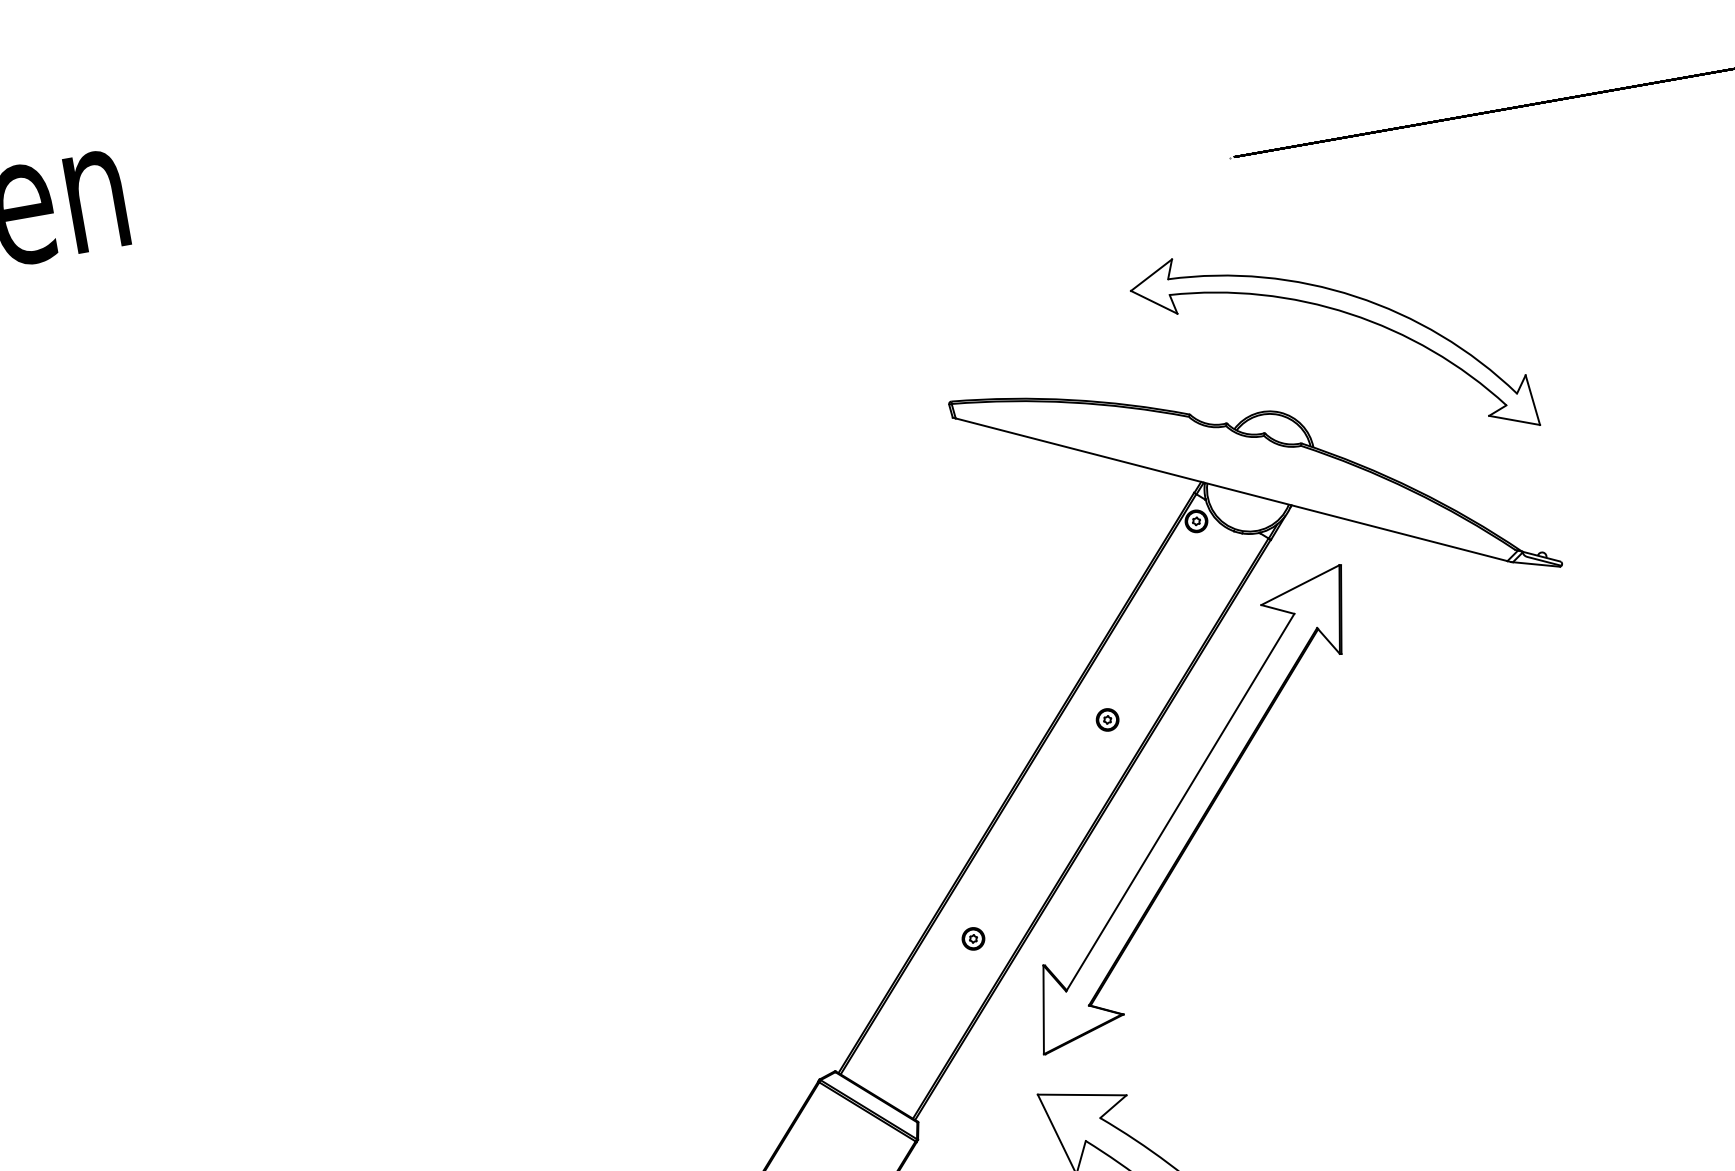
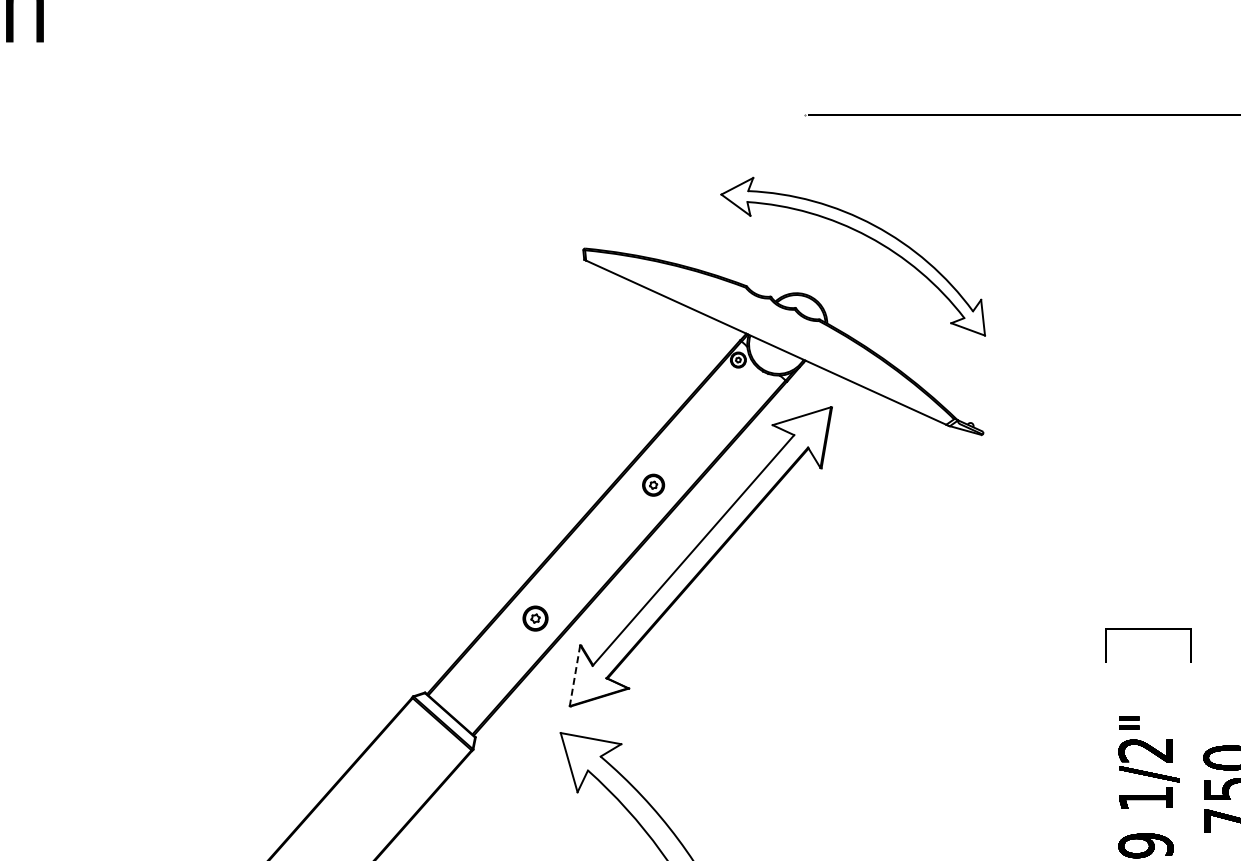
part: (1107, 719) -> (653, 484), size x1.4
part: (973, 938) -> (535, 618), size x1.6
line: (1044, 1009) -> (575, 675), solid -> dashed

